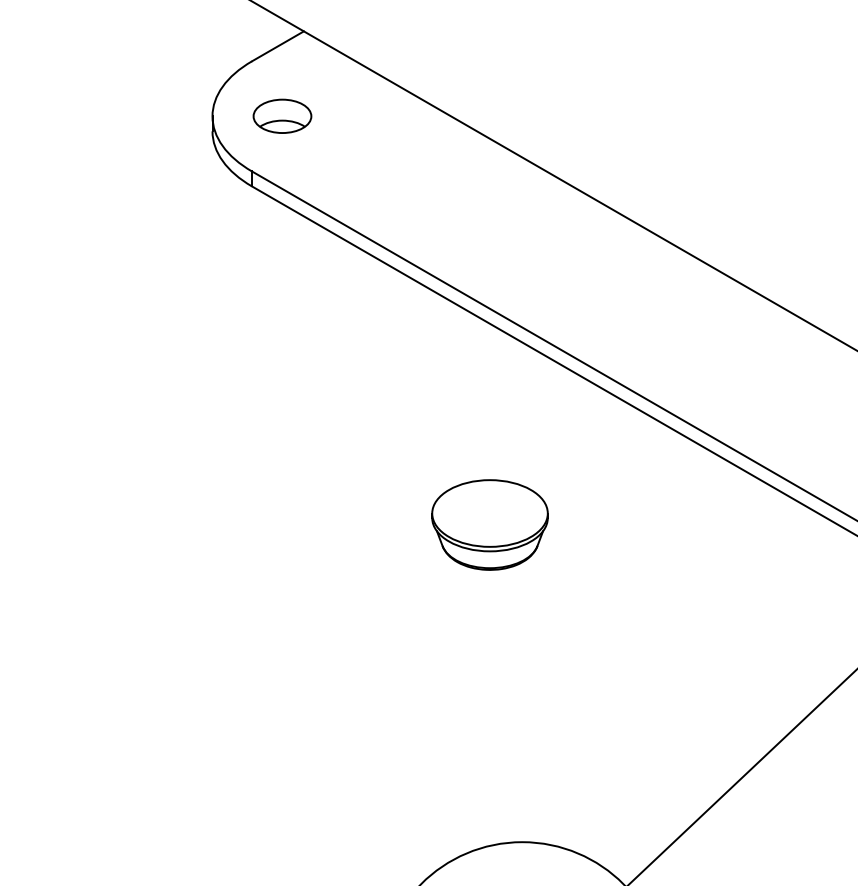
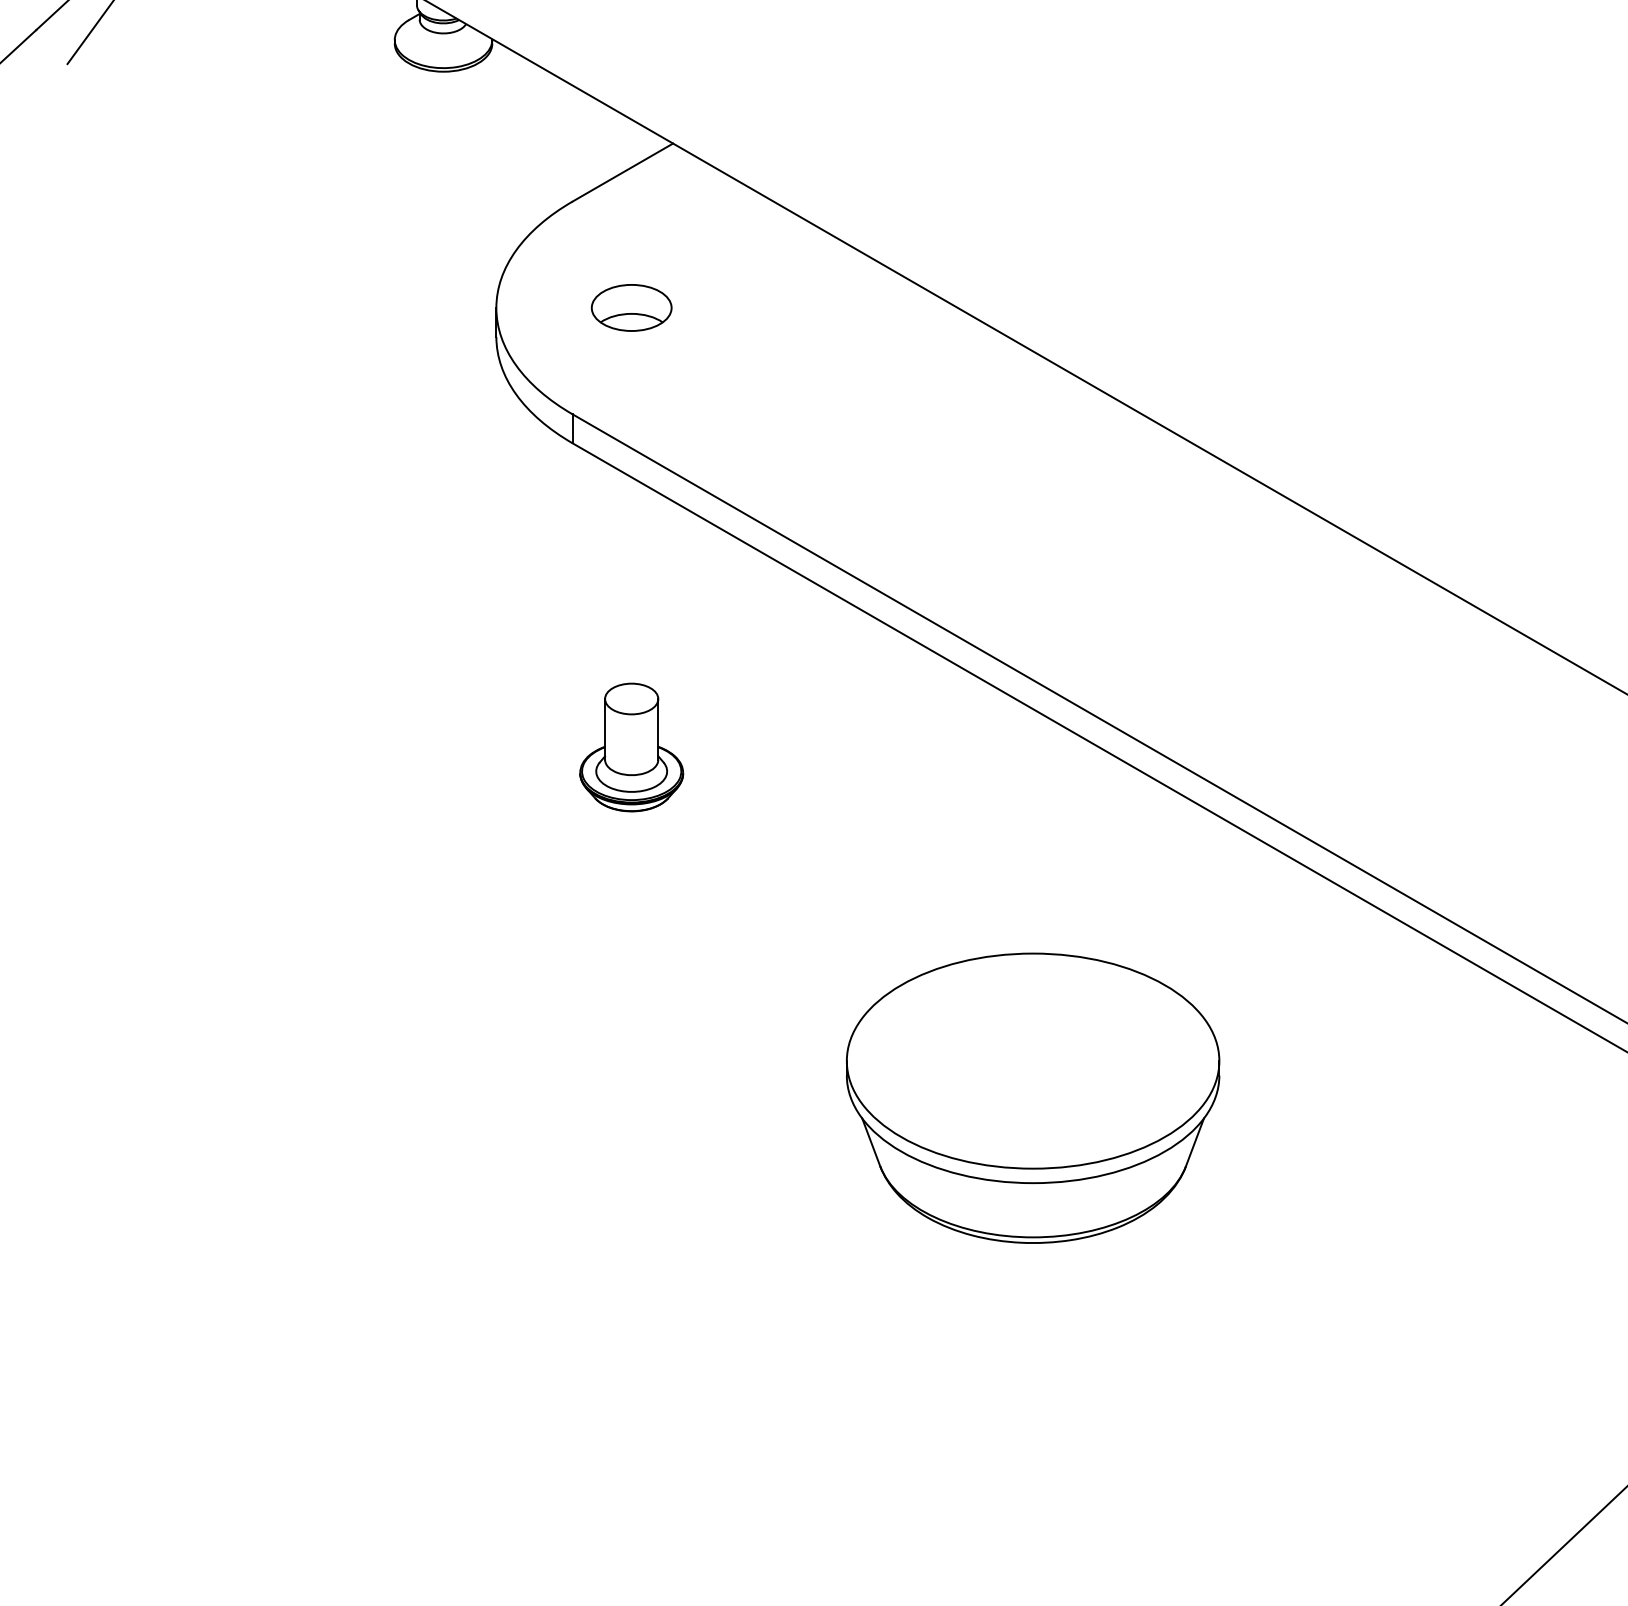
part: (282, 116) -> (631, 308), size x0.71
part: (282, 343) -> (631, 747), added
part: (489, 524) -> (1032, 1097), size x1.67

